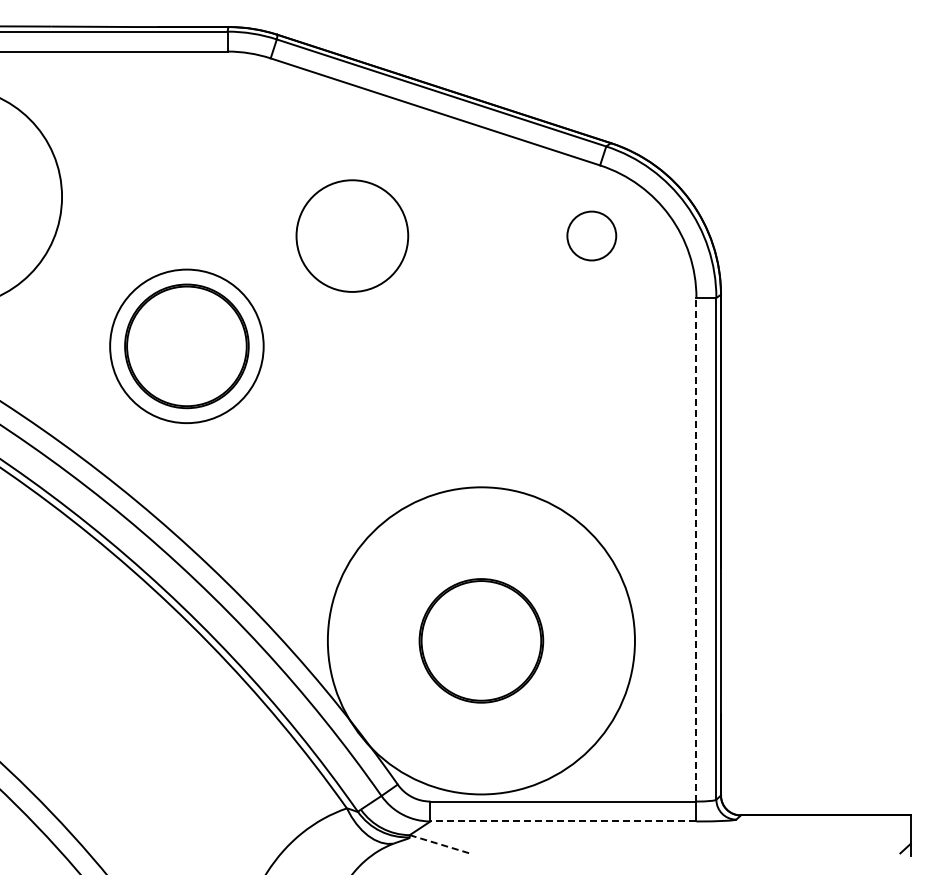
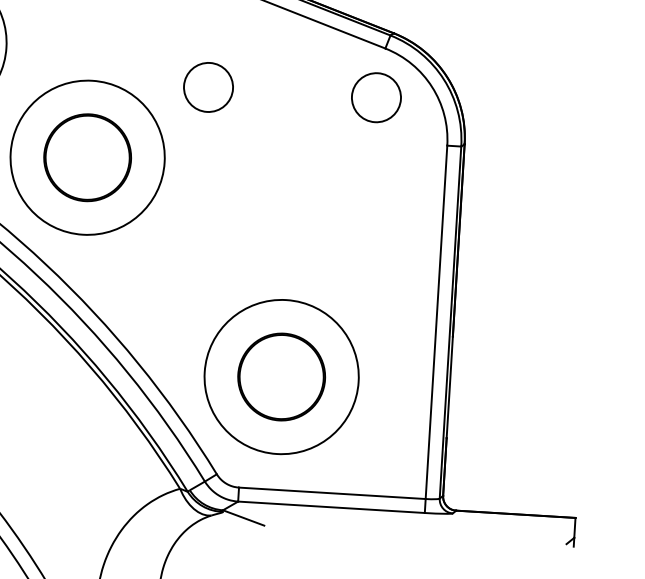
circle: (352, 235) -> (208, 87), size x0.62
circle: (591, 235) -> (376, 97), size x1.43
circle: (186, 346) -> (87, 157), size x1.43
line: (696, 549) -> (436, 322), dashed -> solid
circle: (481, 640) -> (281, 376), size x0.71
line: (563, 821) -> (331, 507), dashed -> solid
line: (440, 844) -> (244, 518), dashed -> solid

